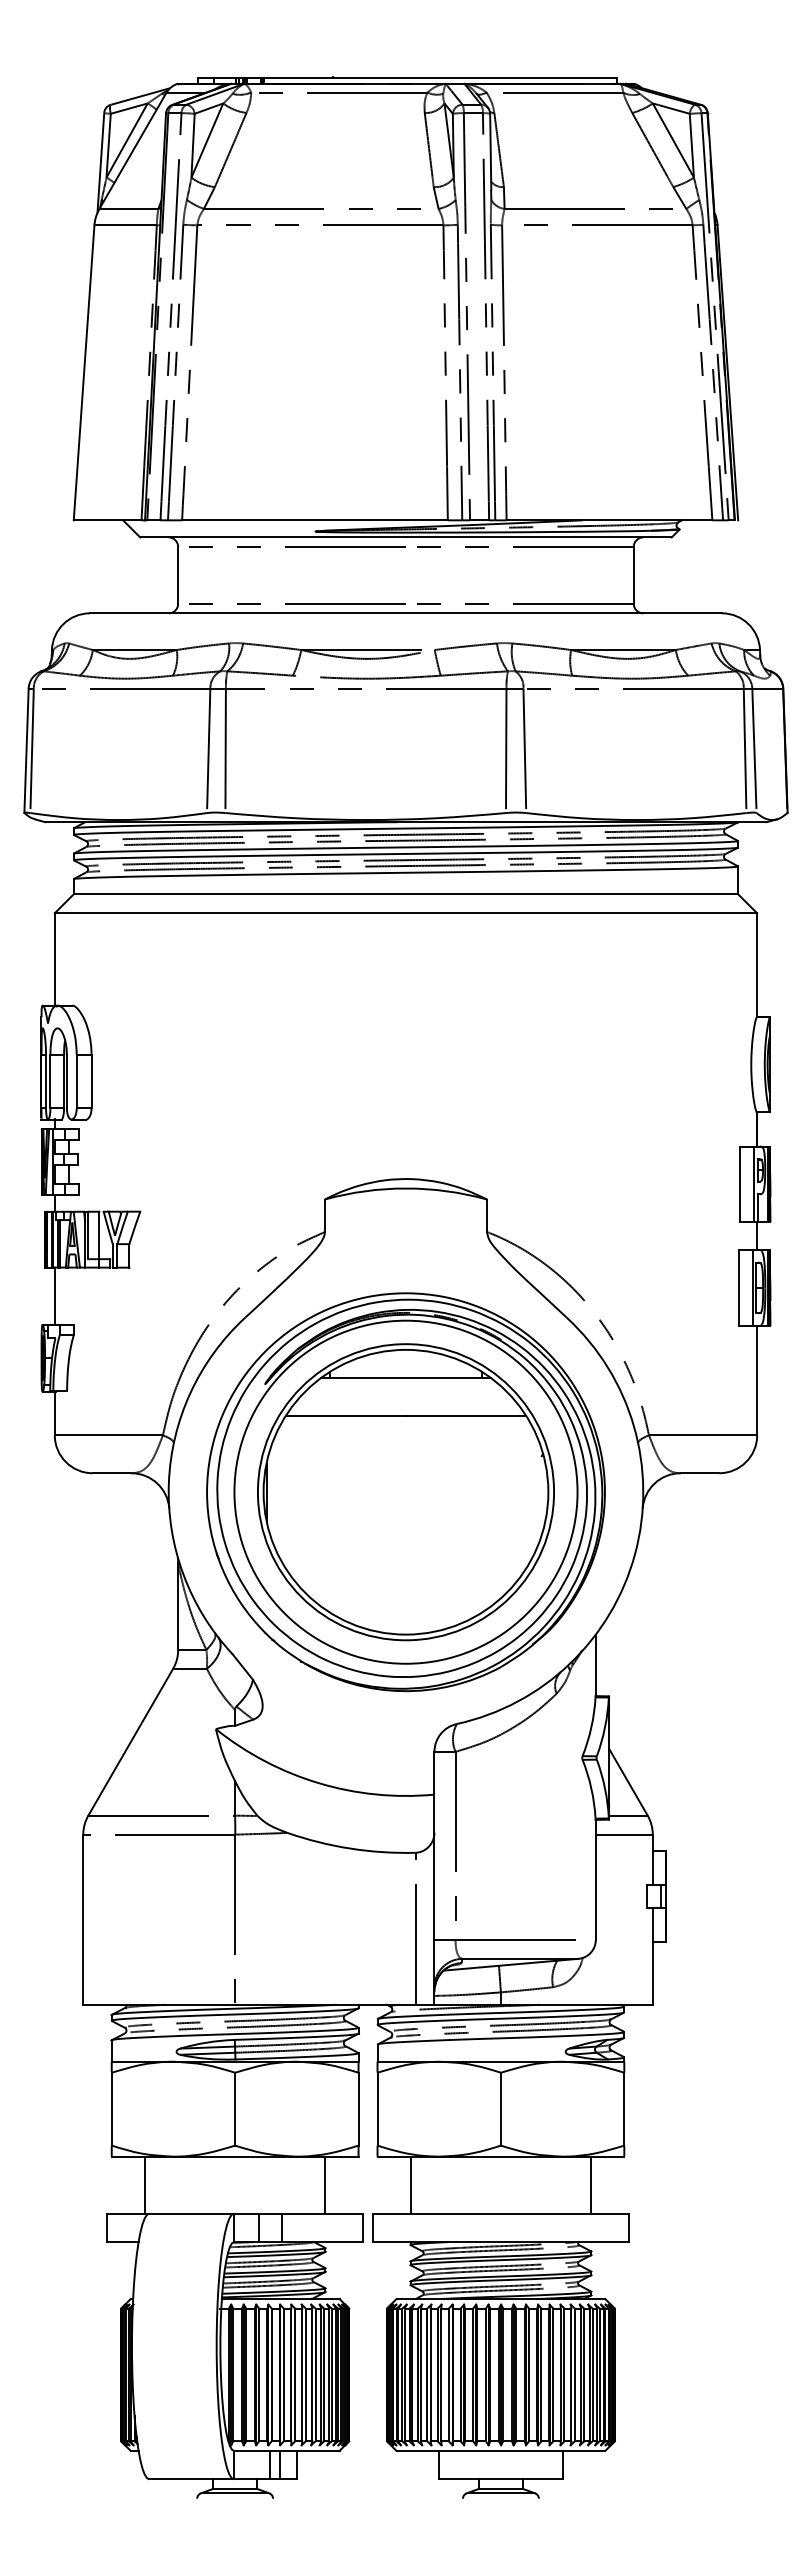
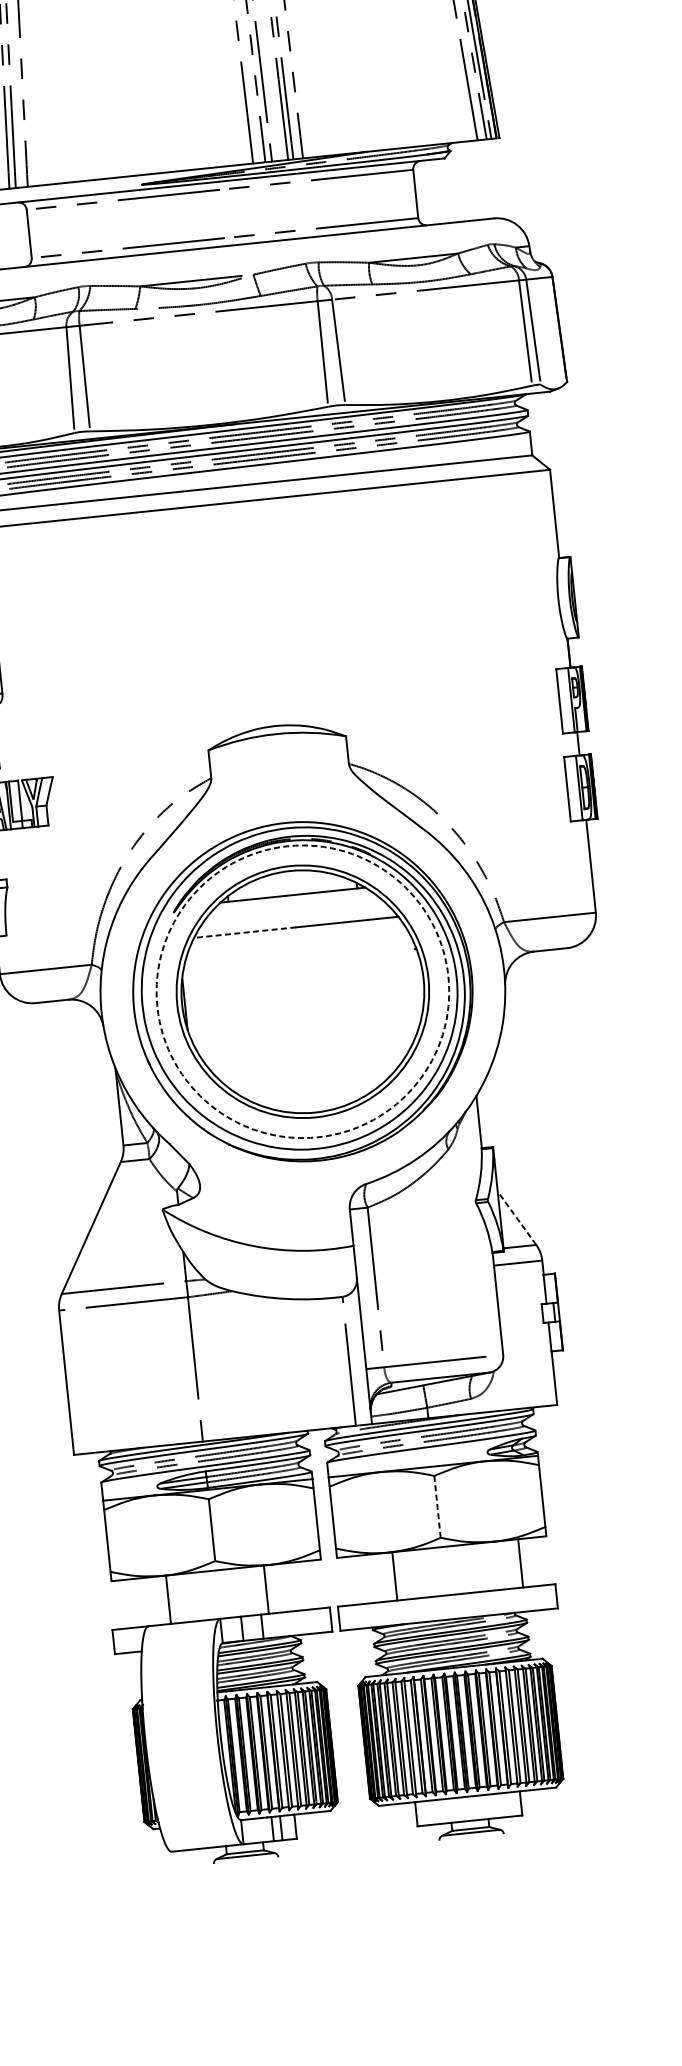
line: (345, 1416) -> (244, 932), solid -> dashed
circle: (405, 1491) -> (302, 991), solid -> dashed
line: (628, 1782) -> (517, 1218), solid -> dashed
line: (500, 2109) -> (437, 1507), solid -> dashed
line: (144, 2184) -> (168, 1599), moved
line: (325, 2184) -> (266, 1589), moved
line: (410, 2184) -> (394, 1575), moved

